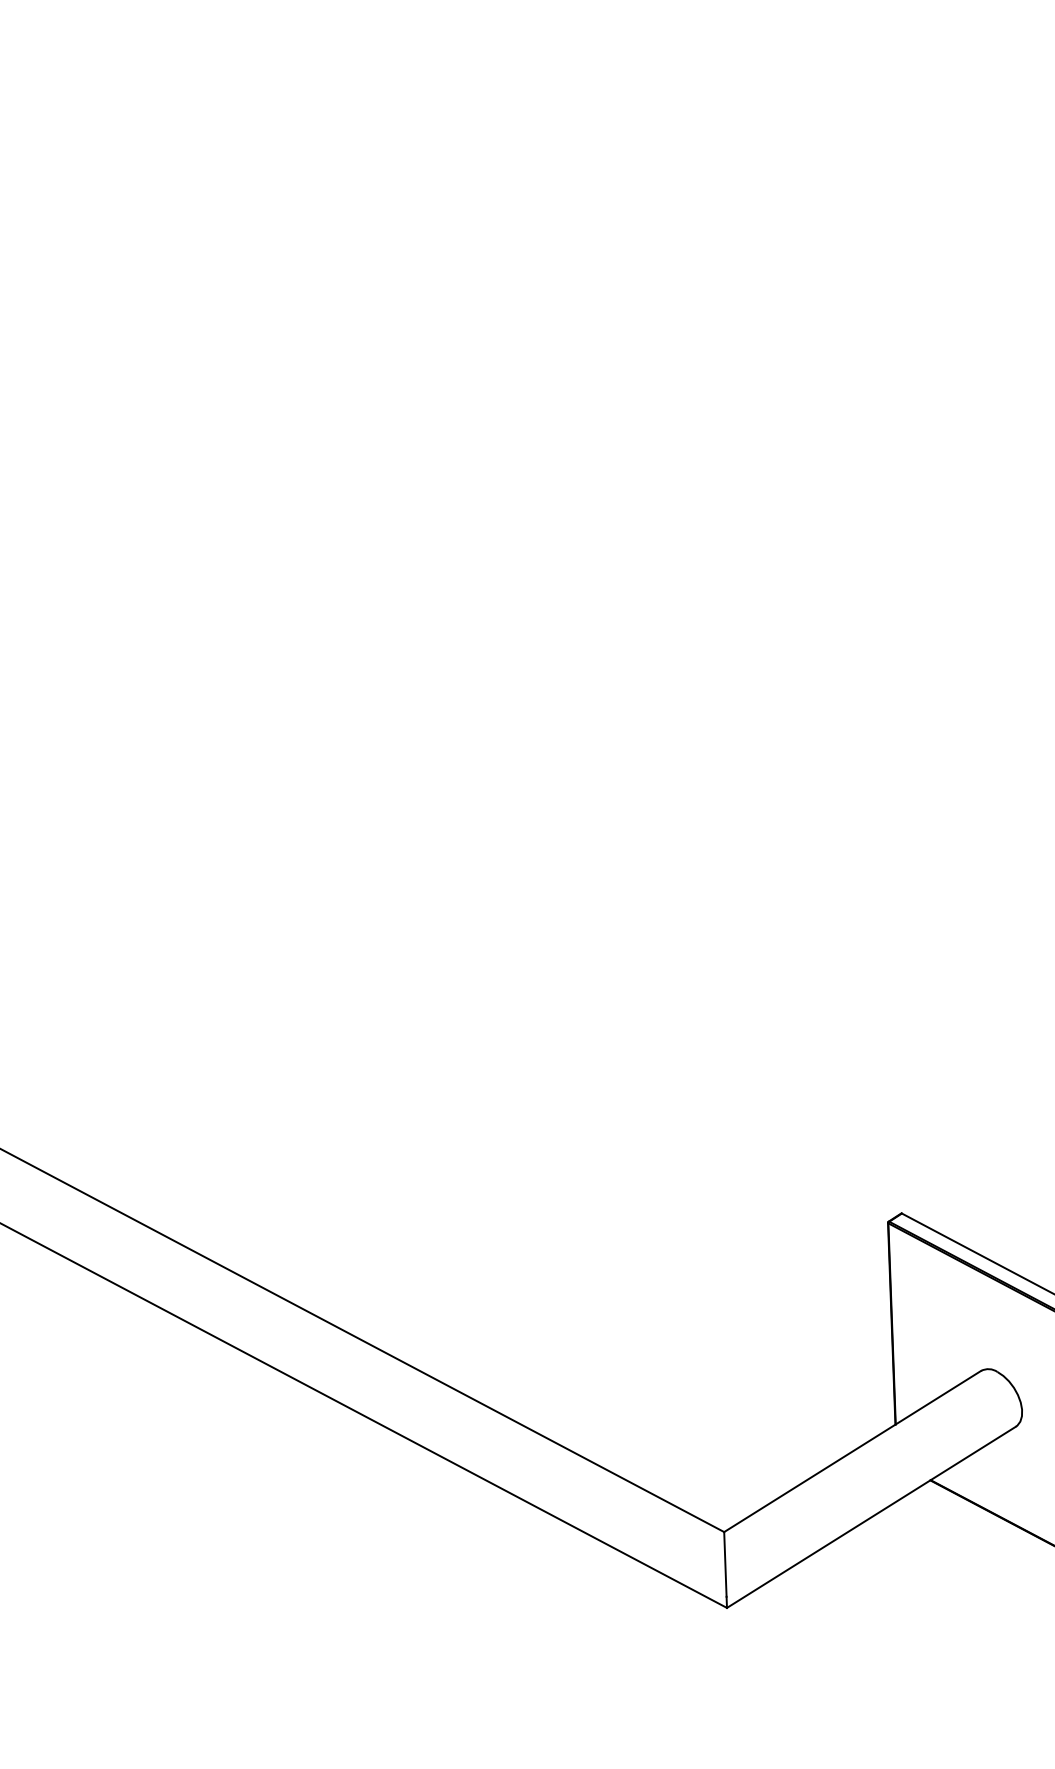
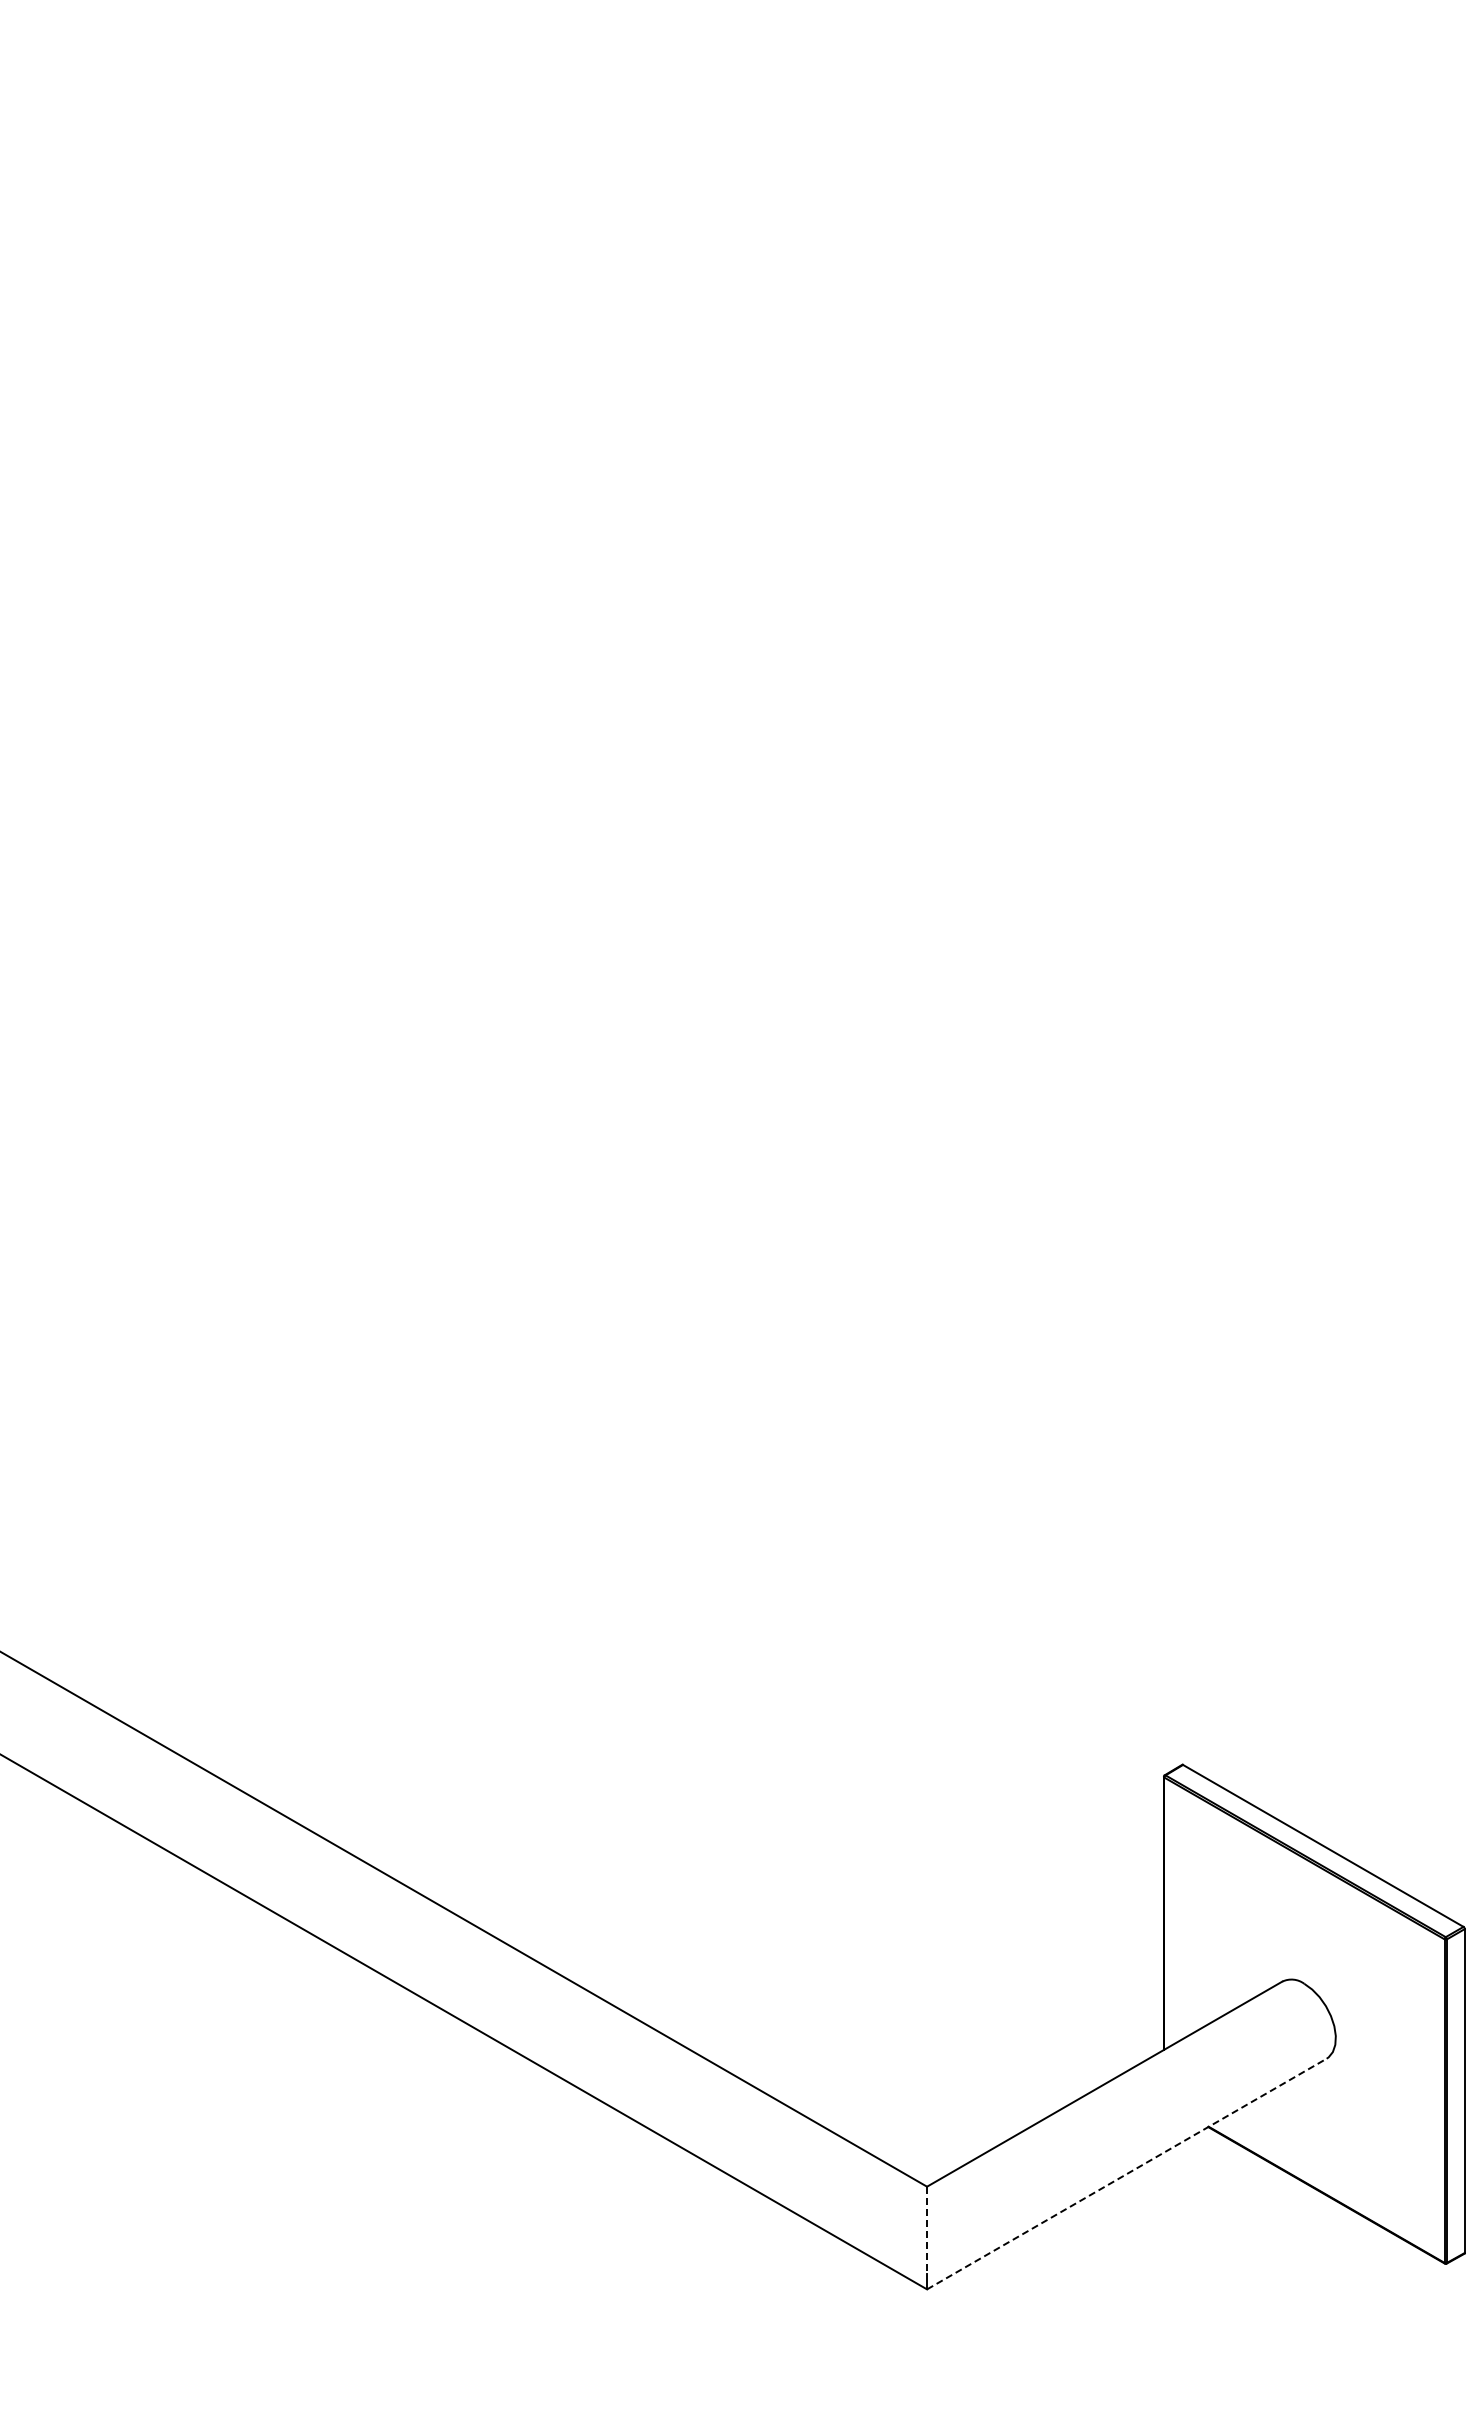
line: (871, 1517) -> (1126, 2174), solid -> dashed
line: (725, 1564) -> (927, 2230), solid -> dashed

